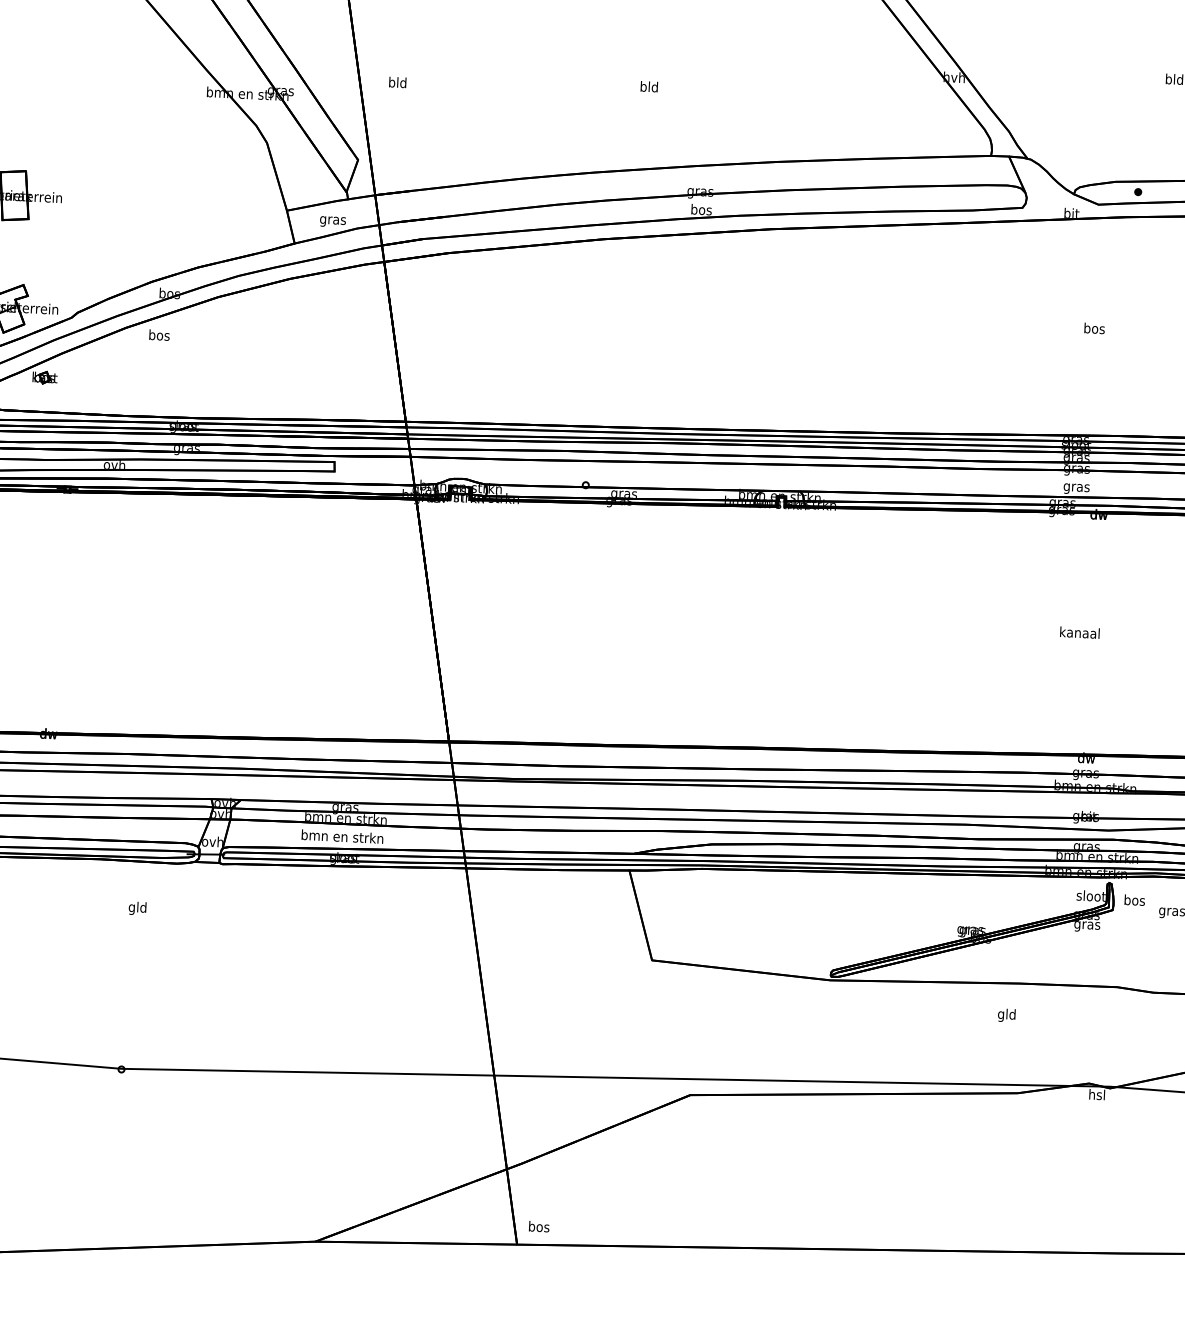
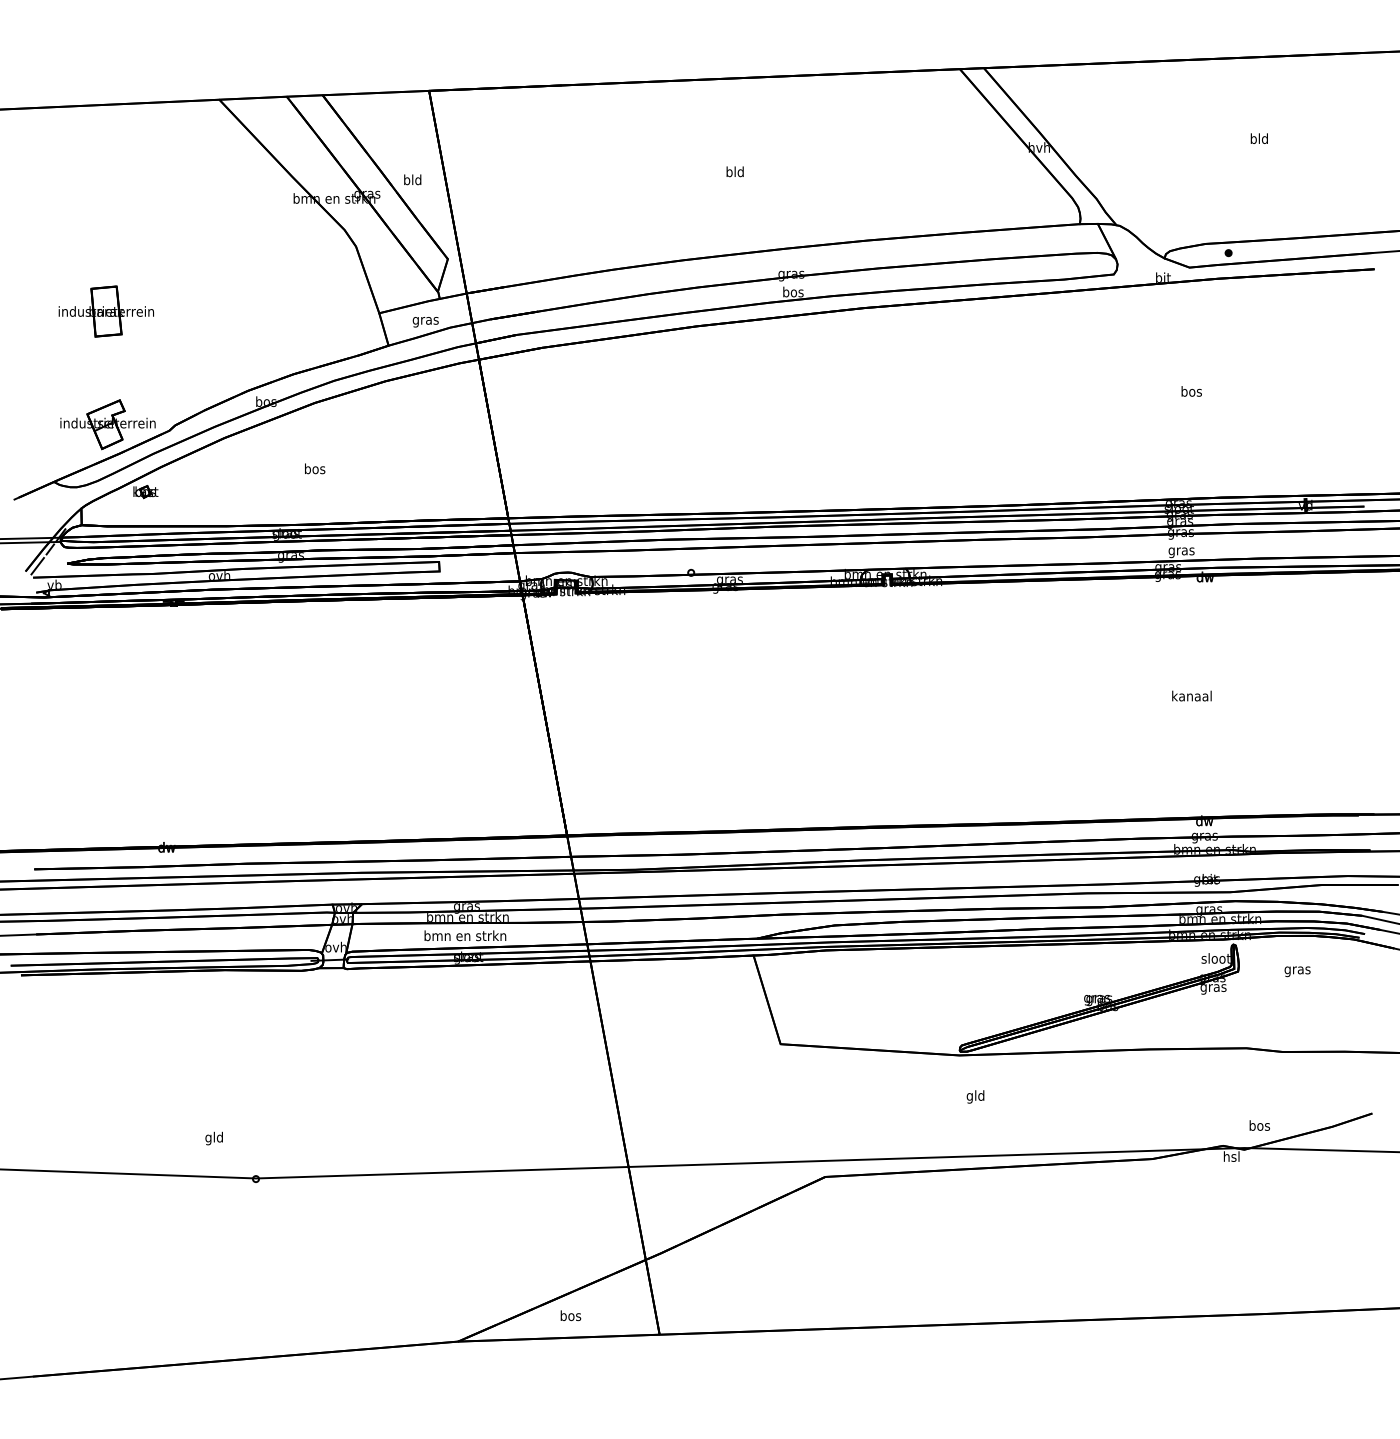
text: (397, 82) -> (412, 179), moved
text: (159, 334) -> (315, 468), moved
text: (1134, 900) -> (1259, 1125), moved
text: (136, 908) -> (213, 1138), moved
text: (1006, 1015) -> (975, 1096), moved
text: (538, 1226) -> (570, 1315), moved

